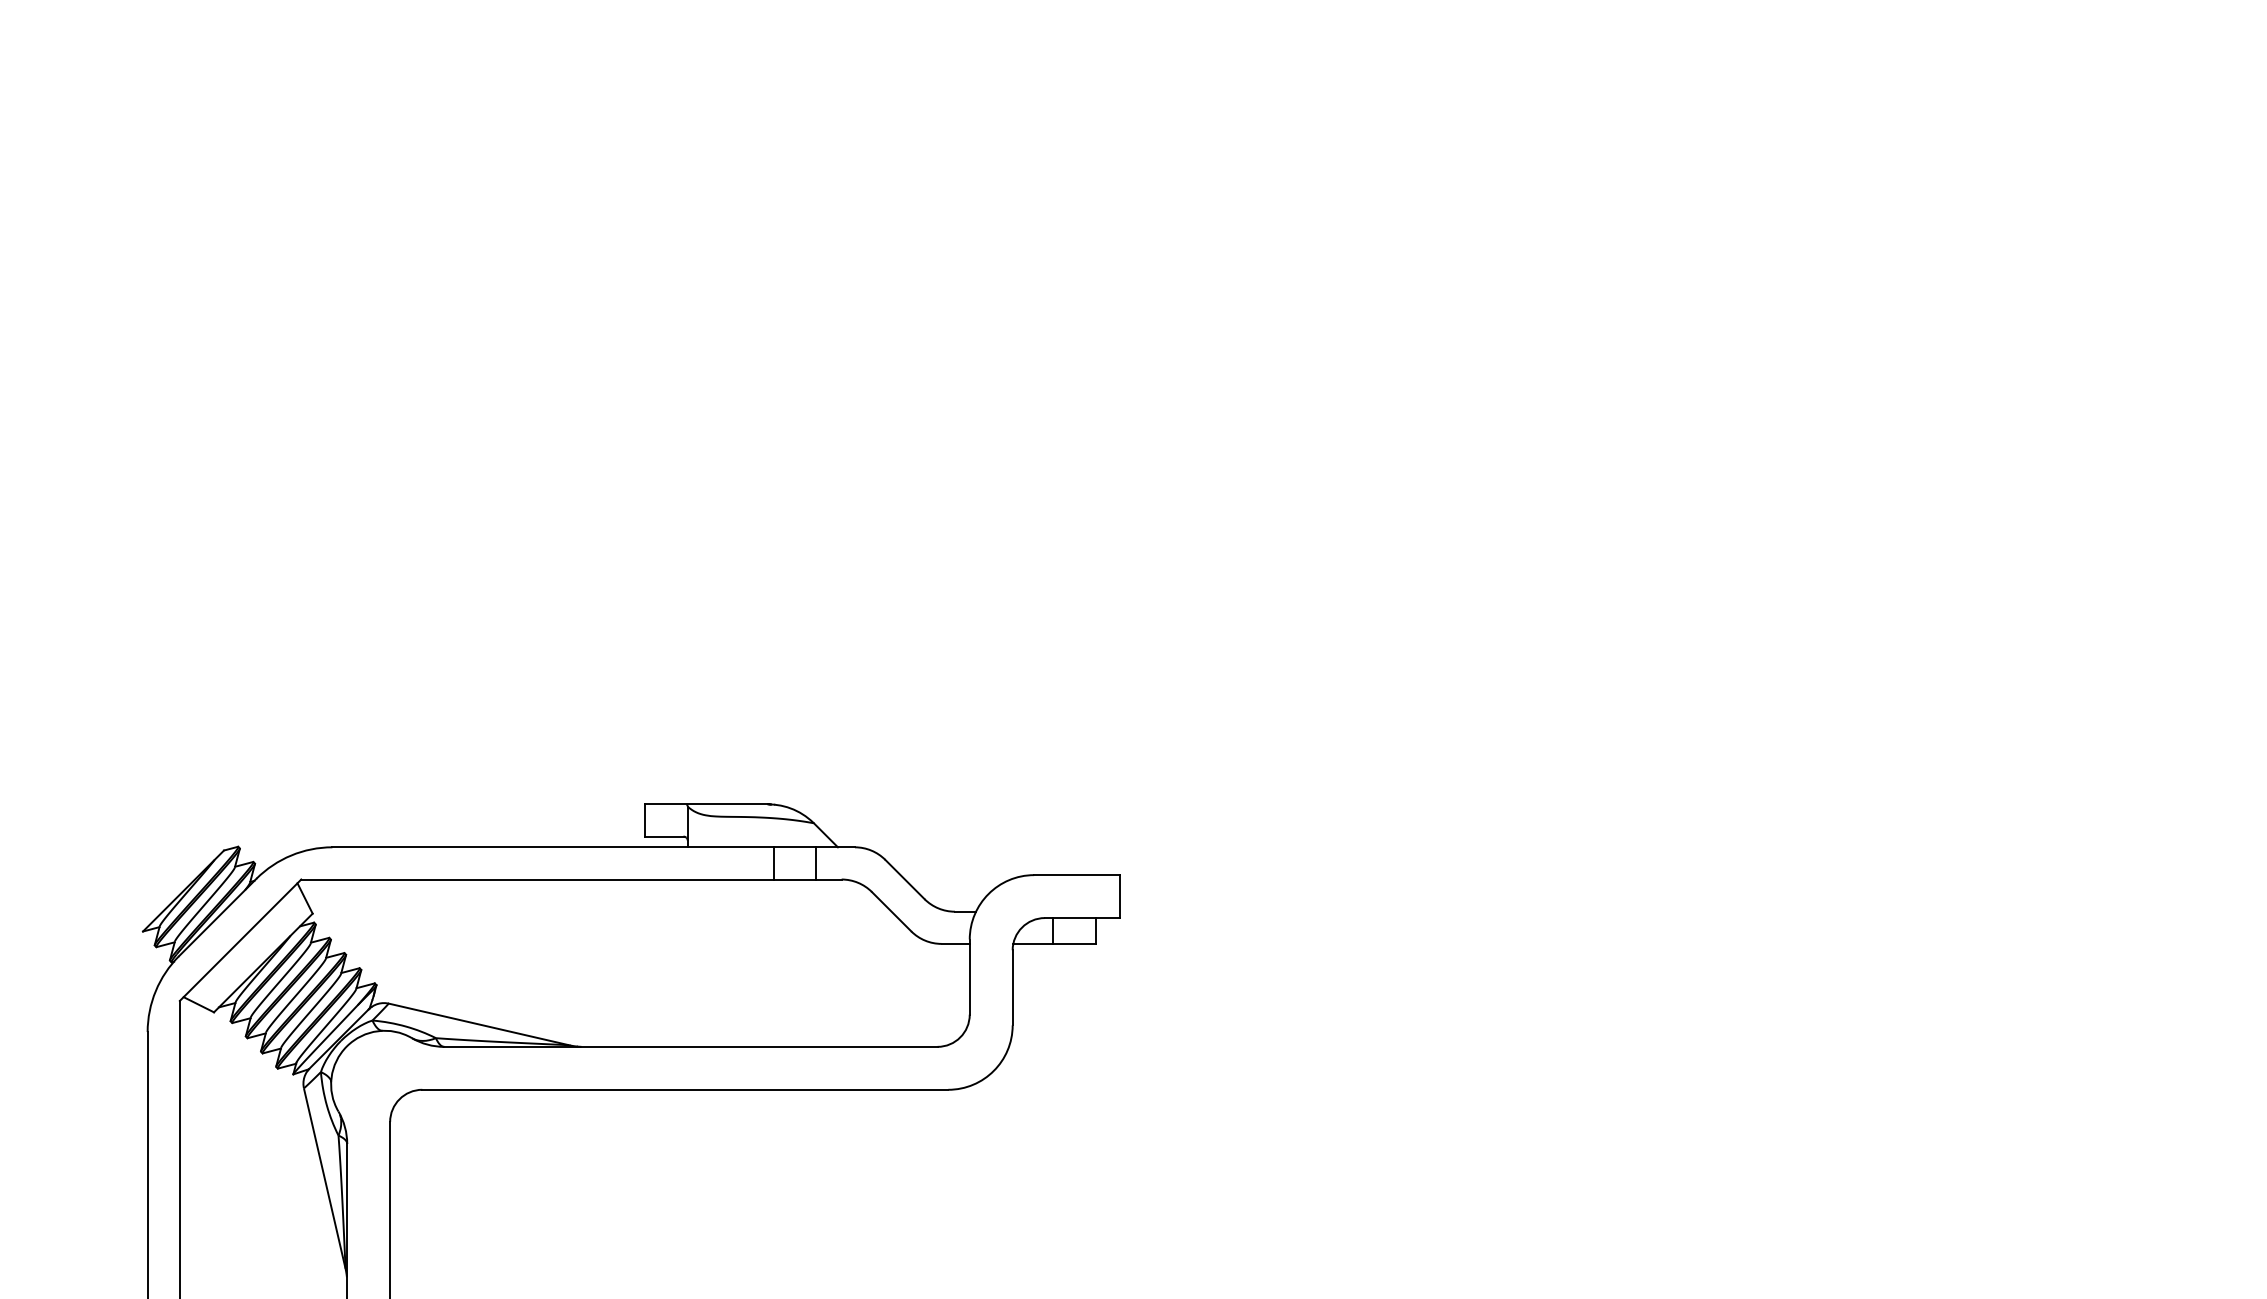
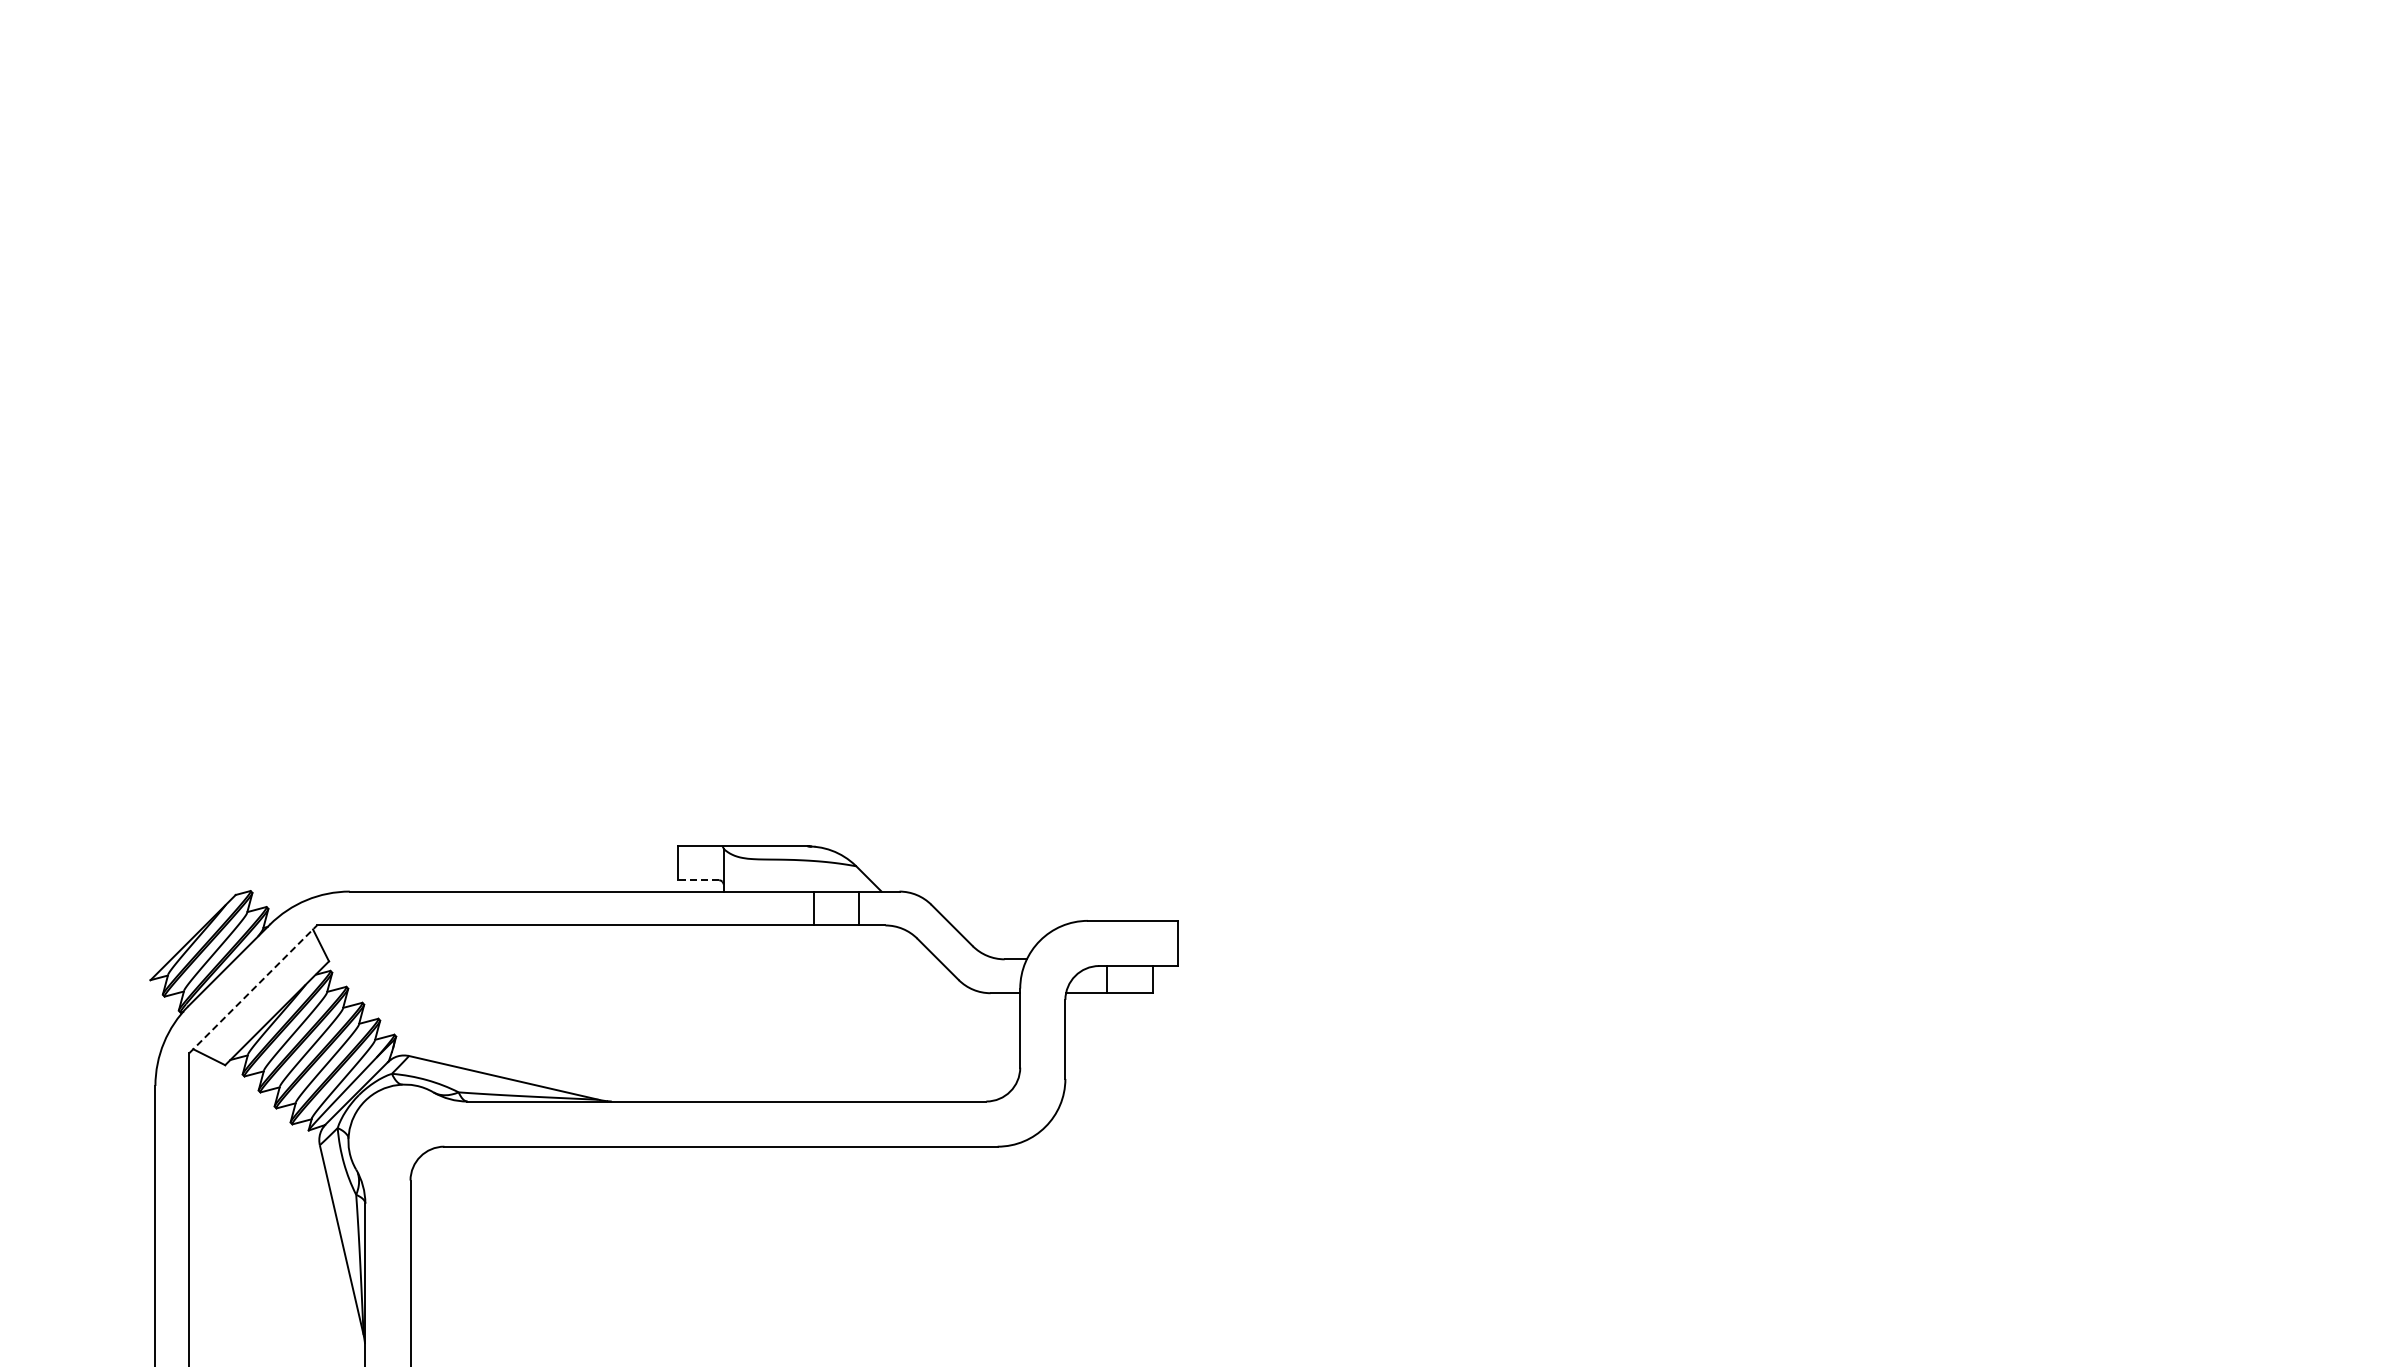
line: (663, 836) -> (698, 880), solid -> dashed
line: (240, 939) -> (253, 988), solid -> dashed

